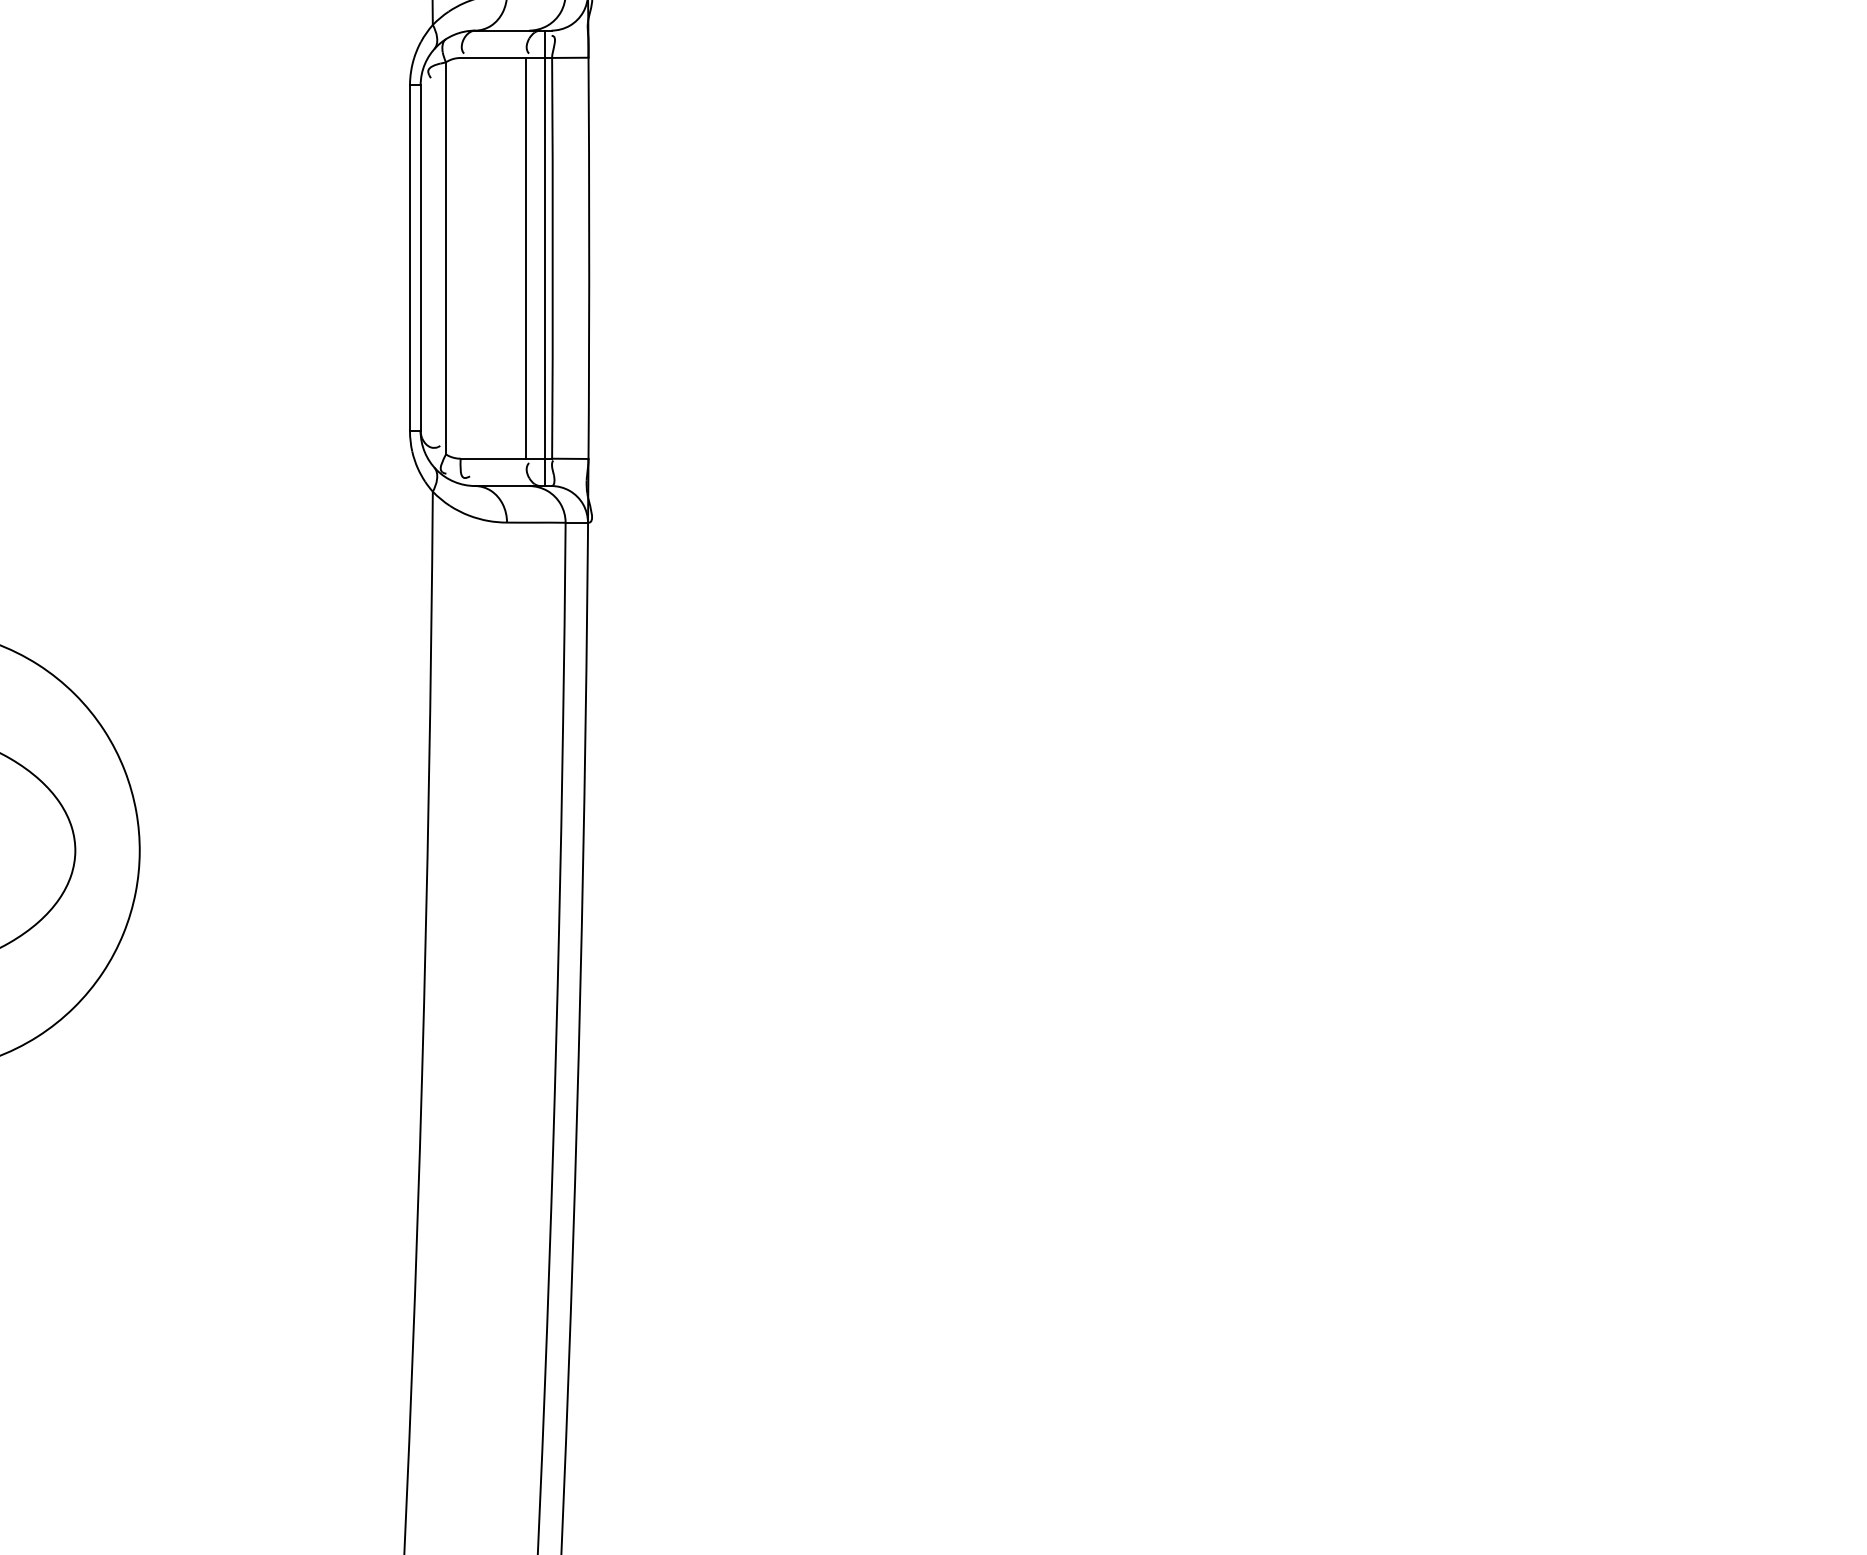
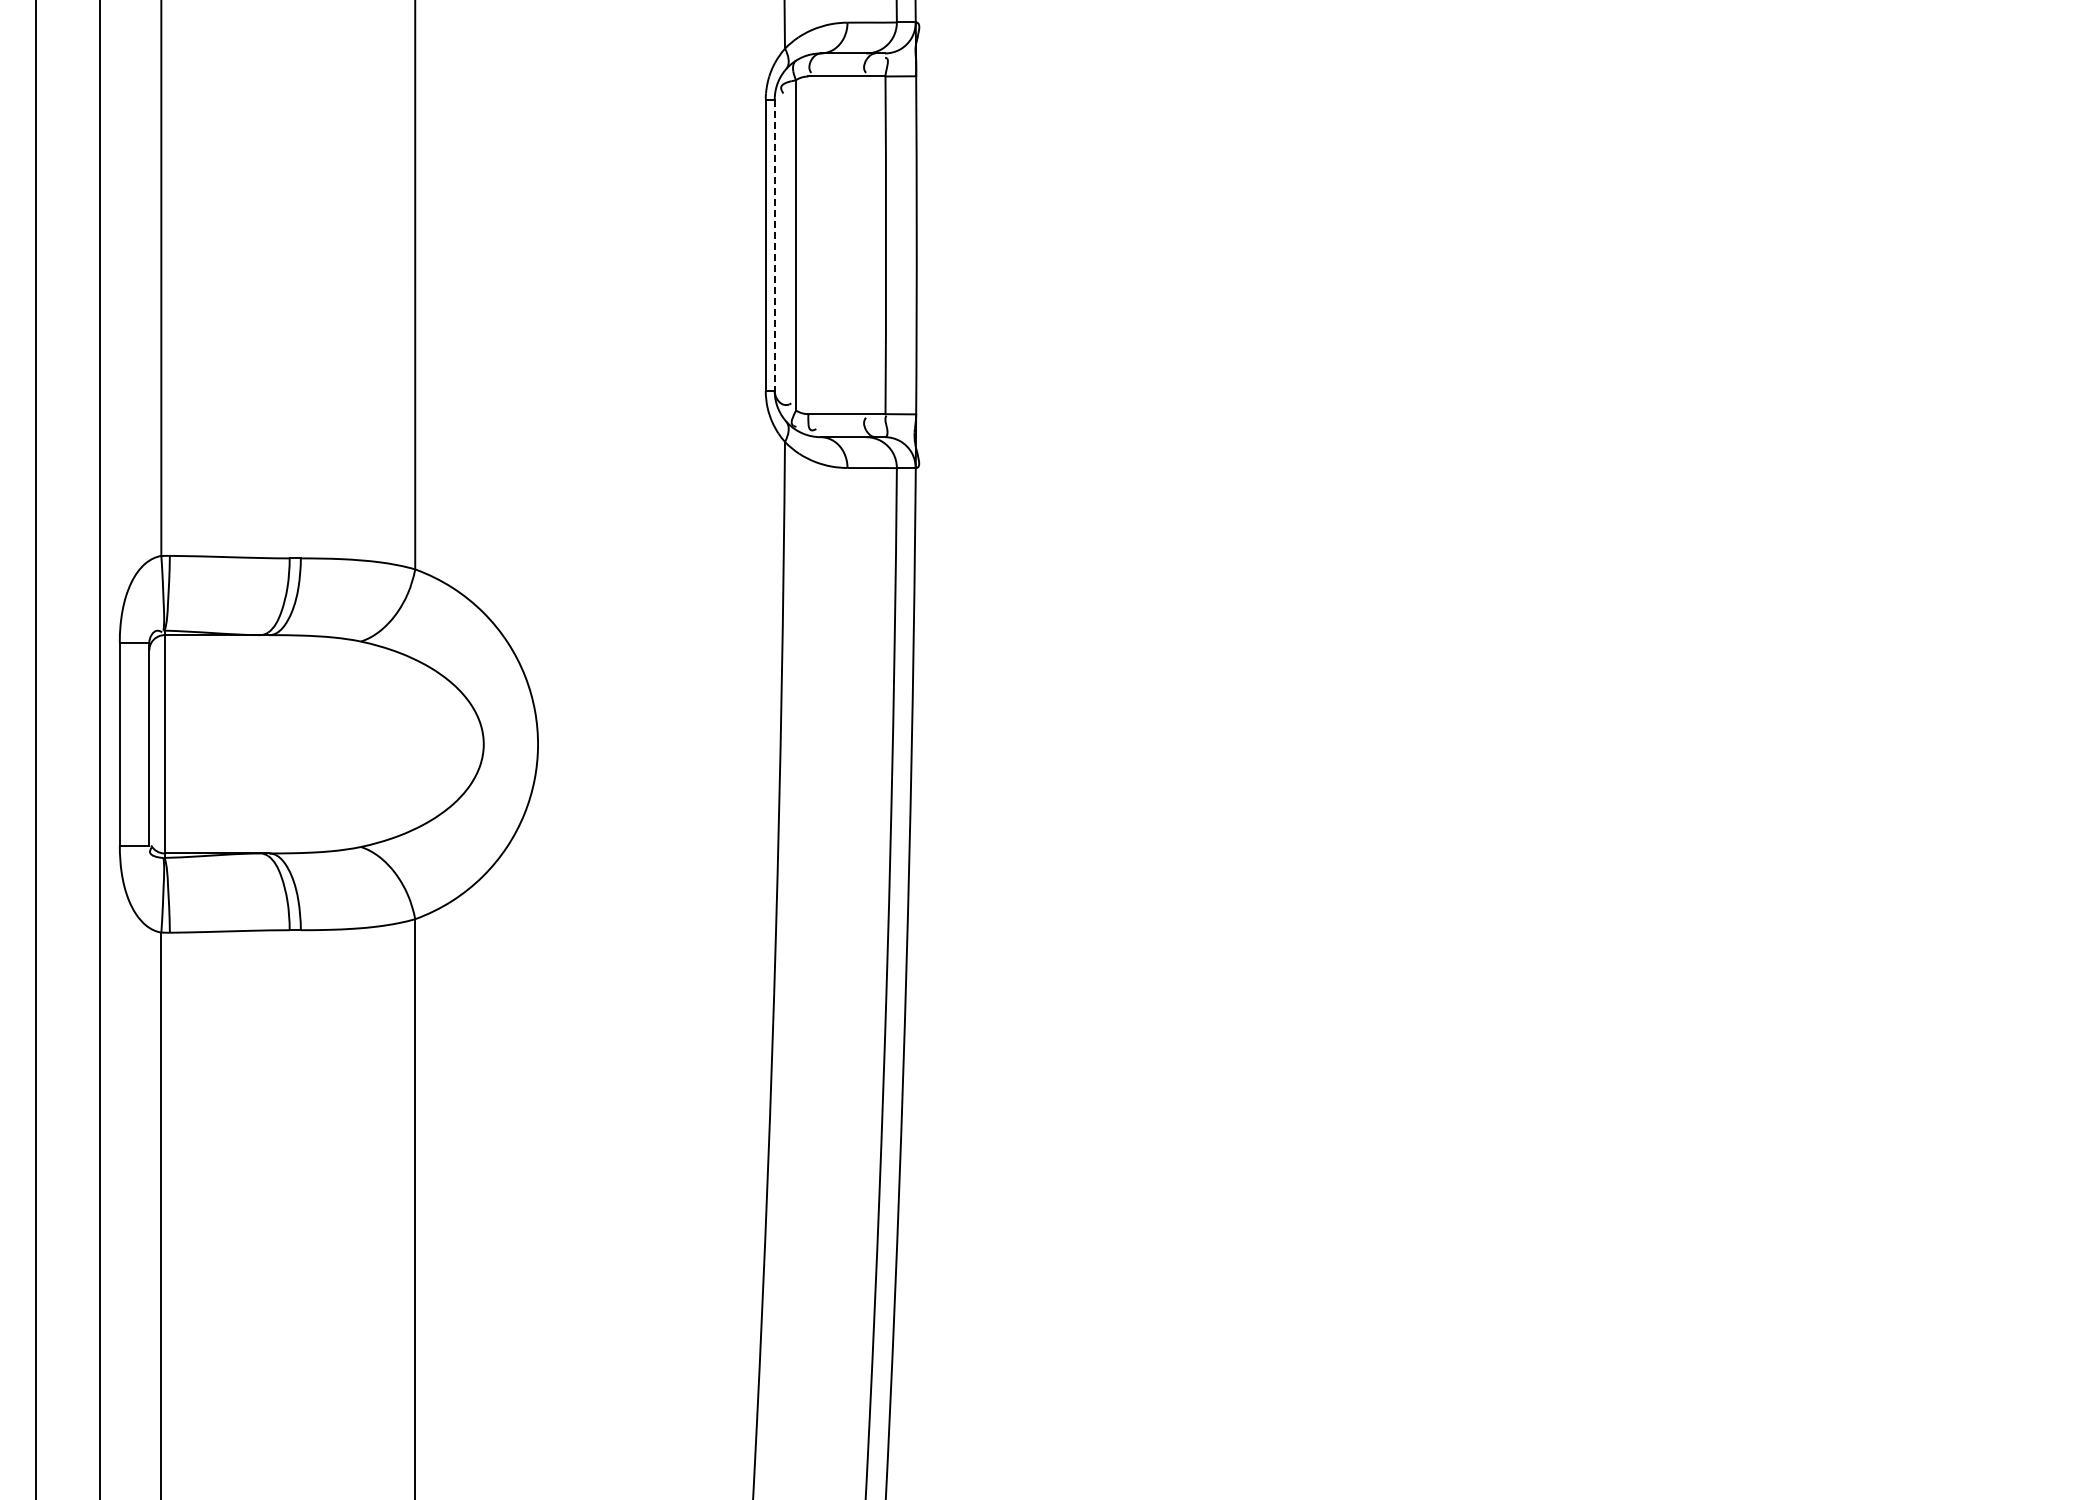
line: (420, 258) -> (774, 245), solid -> dashed
line: (526, 258) -> (863, 245), removed
line: (544, 258) -> (879, 245), removed

